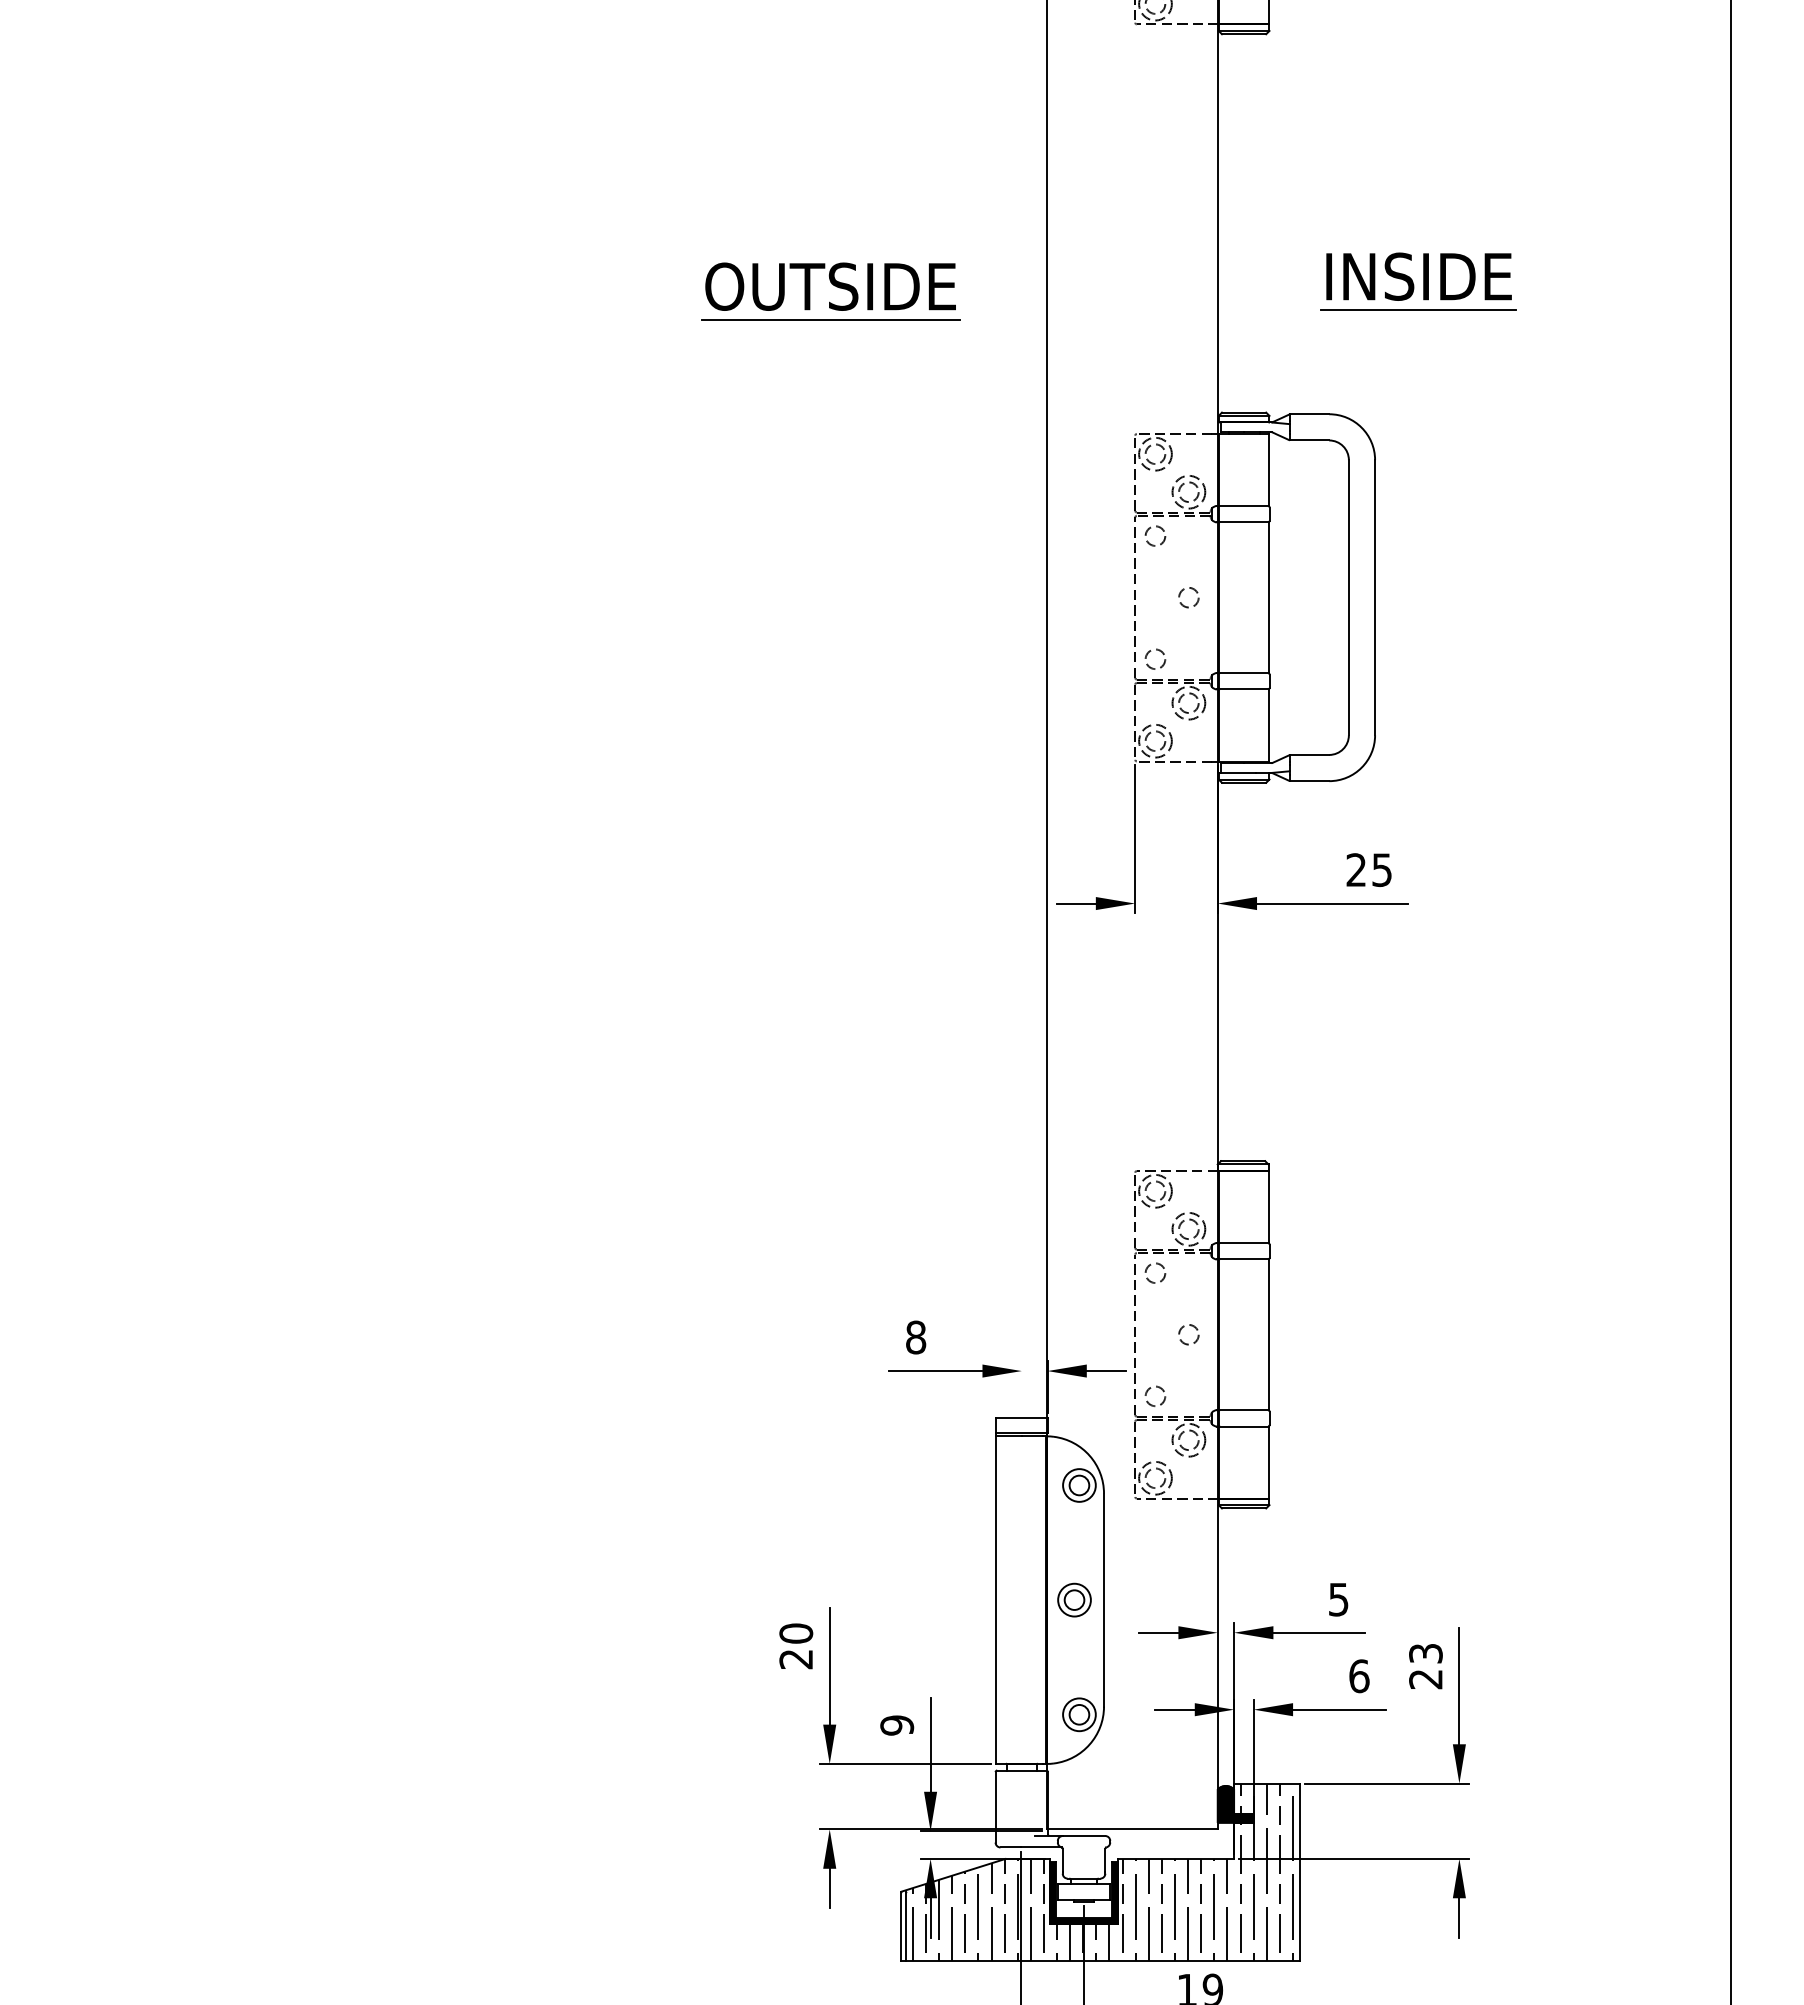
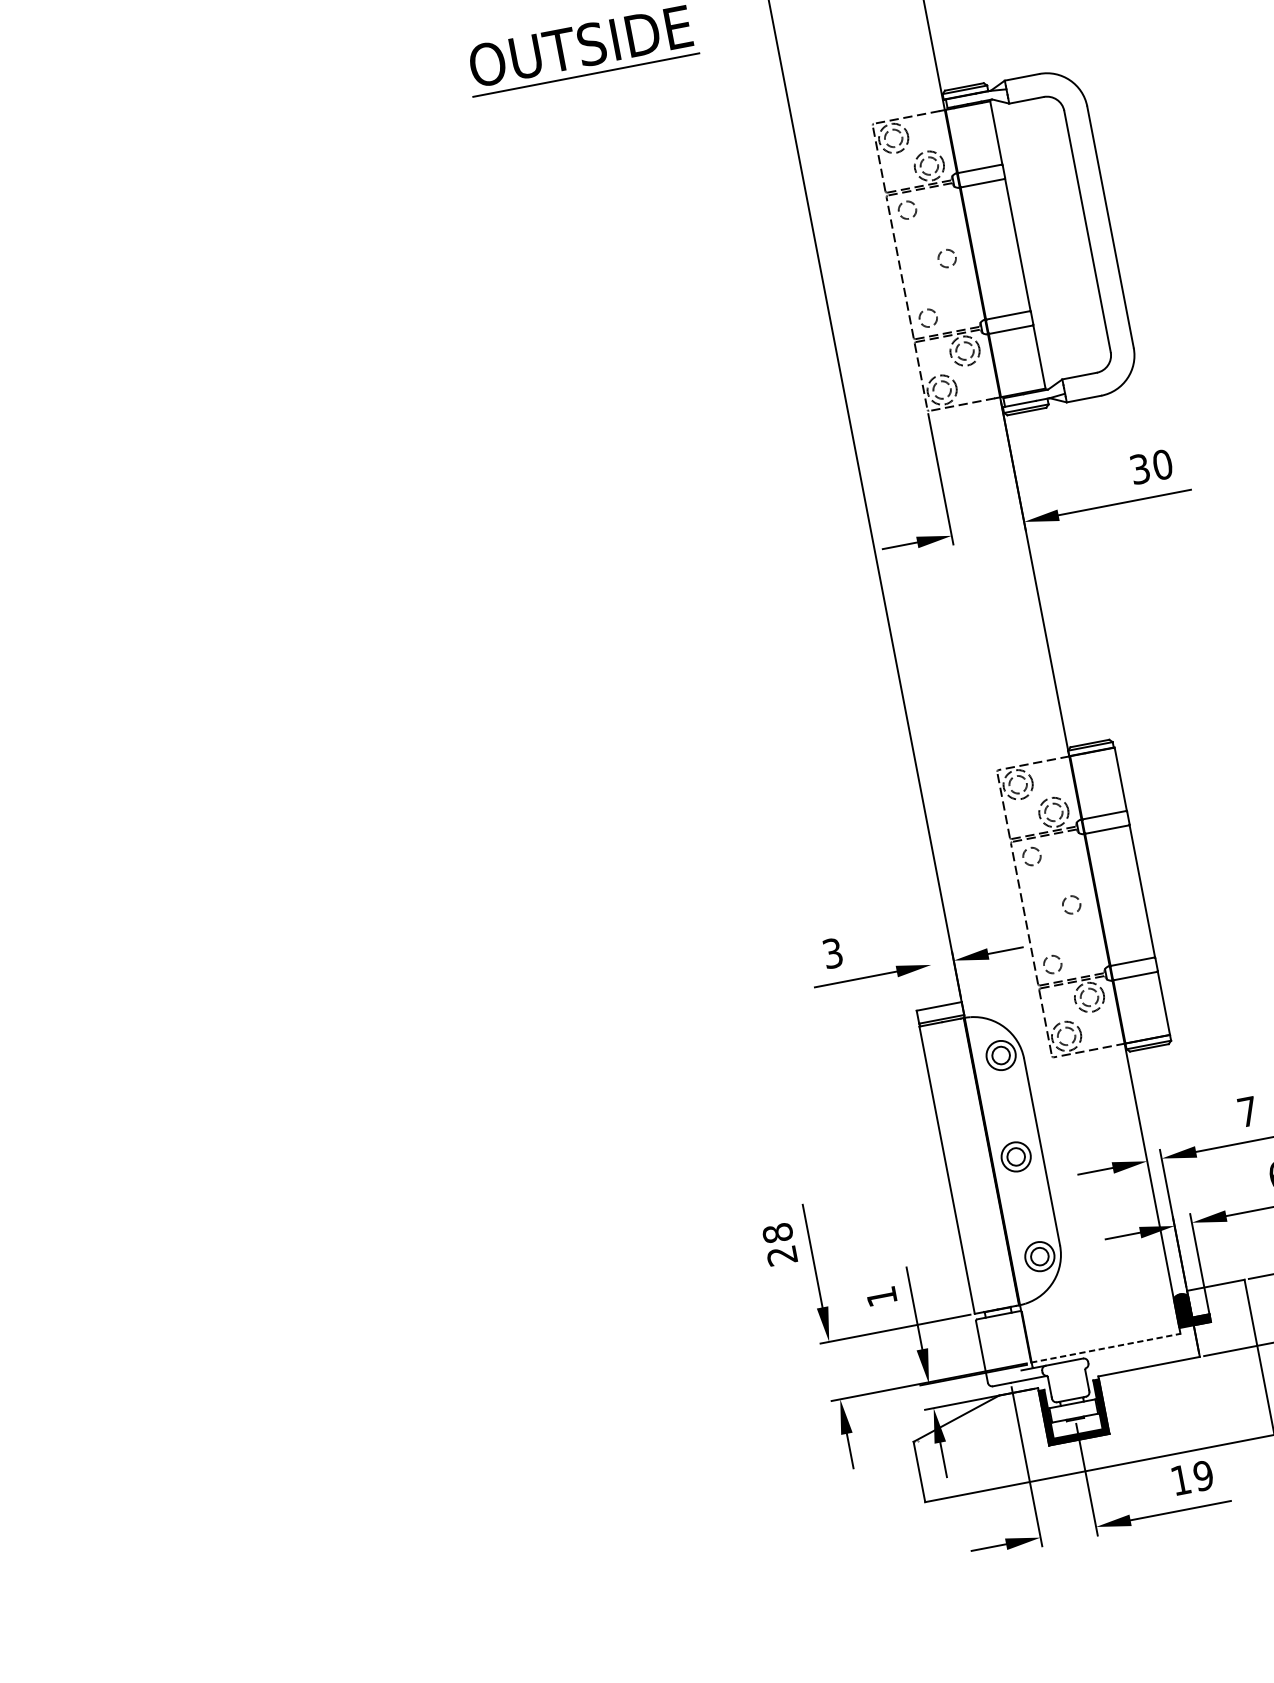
text: (1369, 870) -> (1151, 467), 25 -> 30
text: (916, 1337) -> (833, 953), 8 -> 3
text: (1338, 1599) -> (1247, 1111), 5 -> 7
text: (796, 1633) -> (778, 1233), 20 -> 28
text: (897, 1725) -> (882, 1296), 9 -> 1
line: (1133, 1829) -> (1106, 1348), solid -> dashed
hatch: (1102, 1871) -> (1086, 1390), removed
line: (906, 1925) -> (923, 1470), removed

